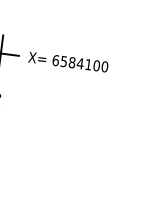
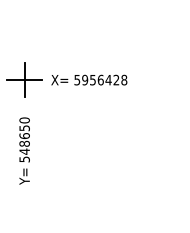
text: (80, 63) -> (100, 79), 6584100 -> 5956428

